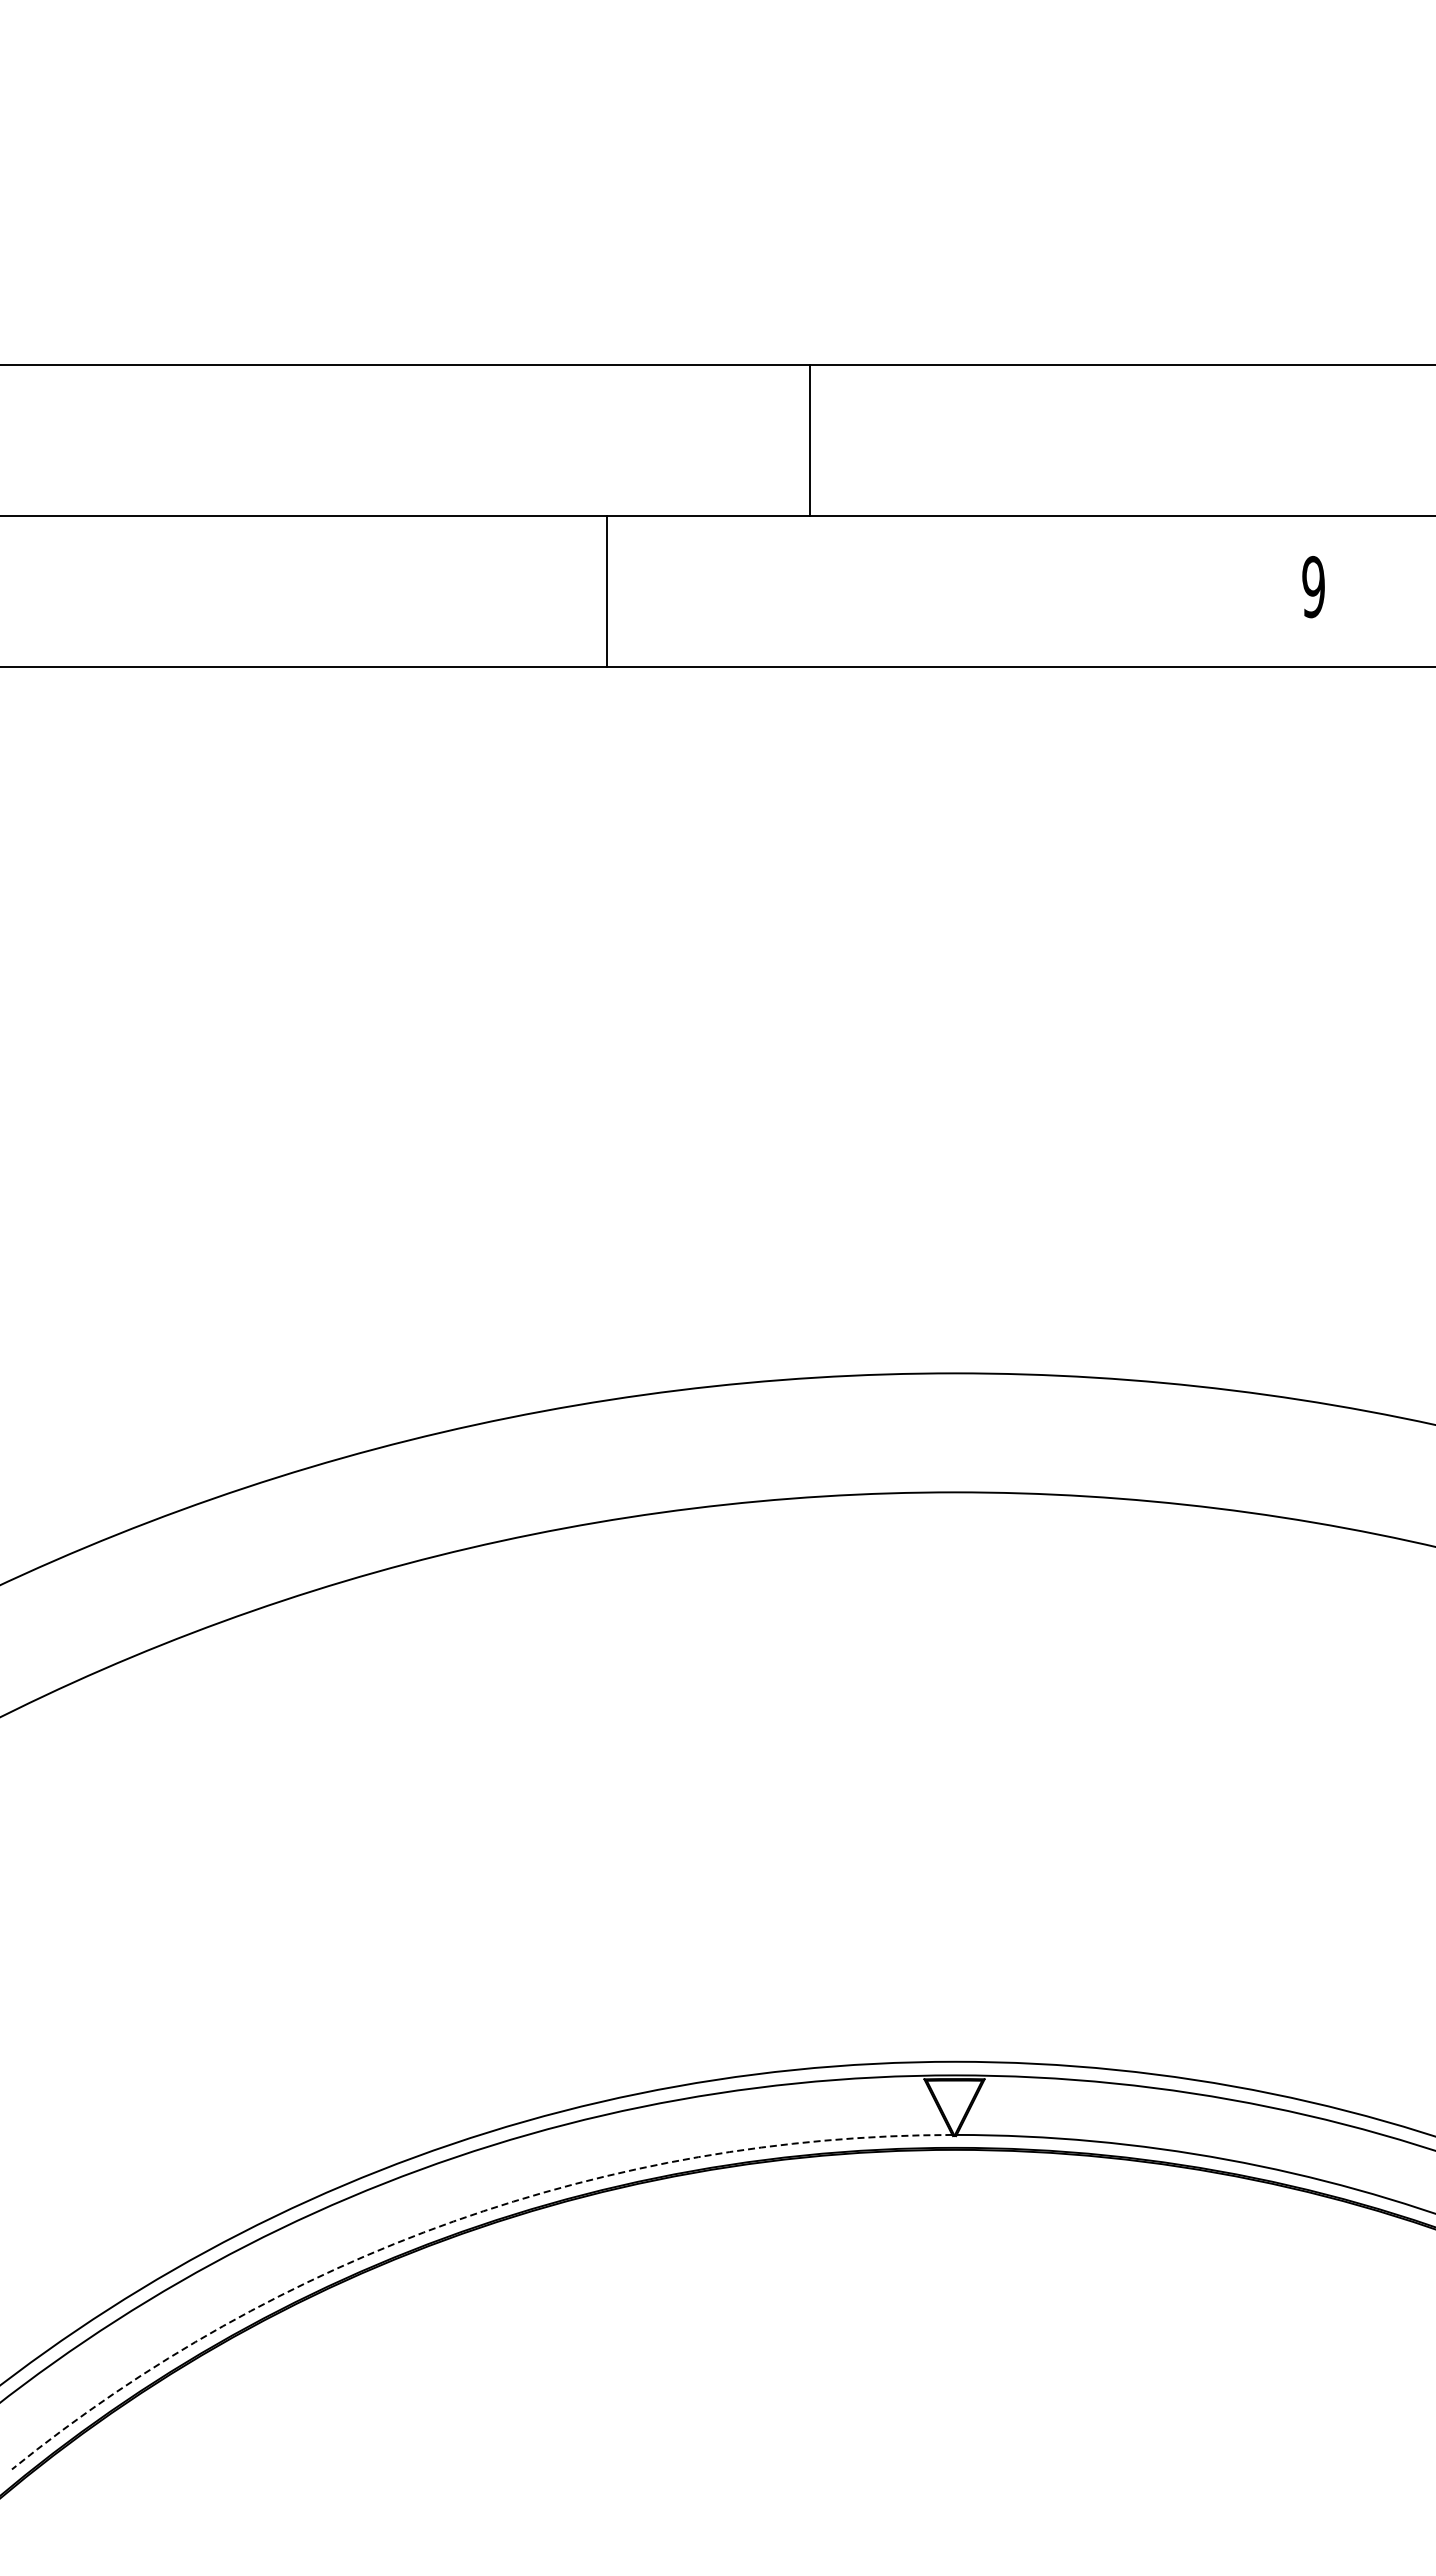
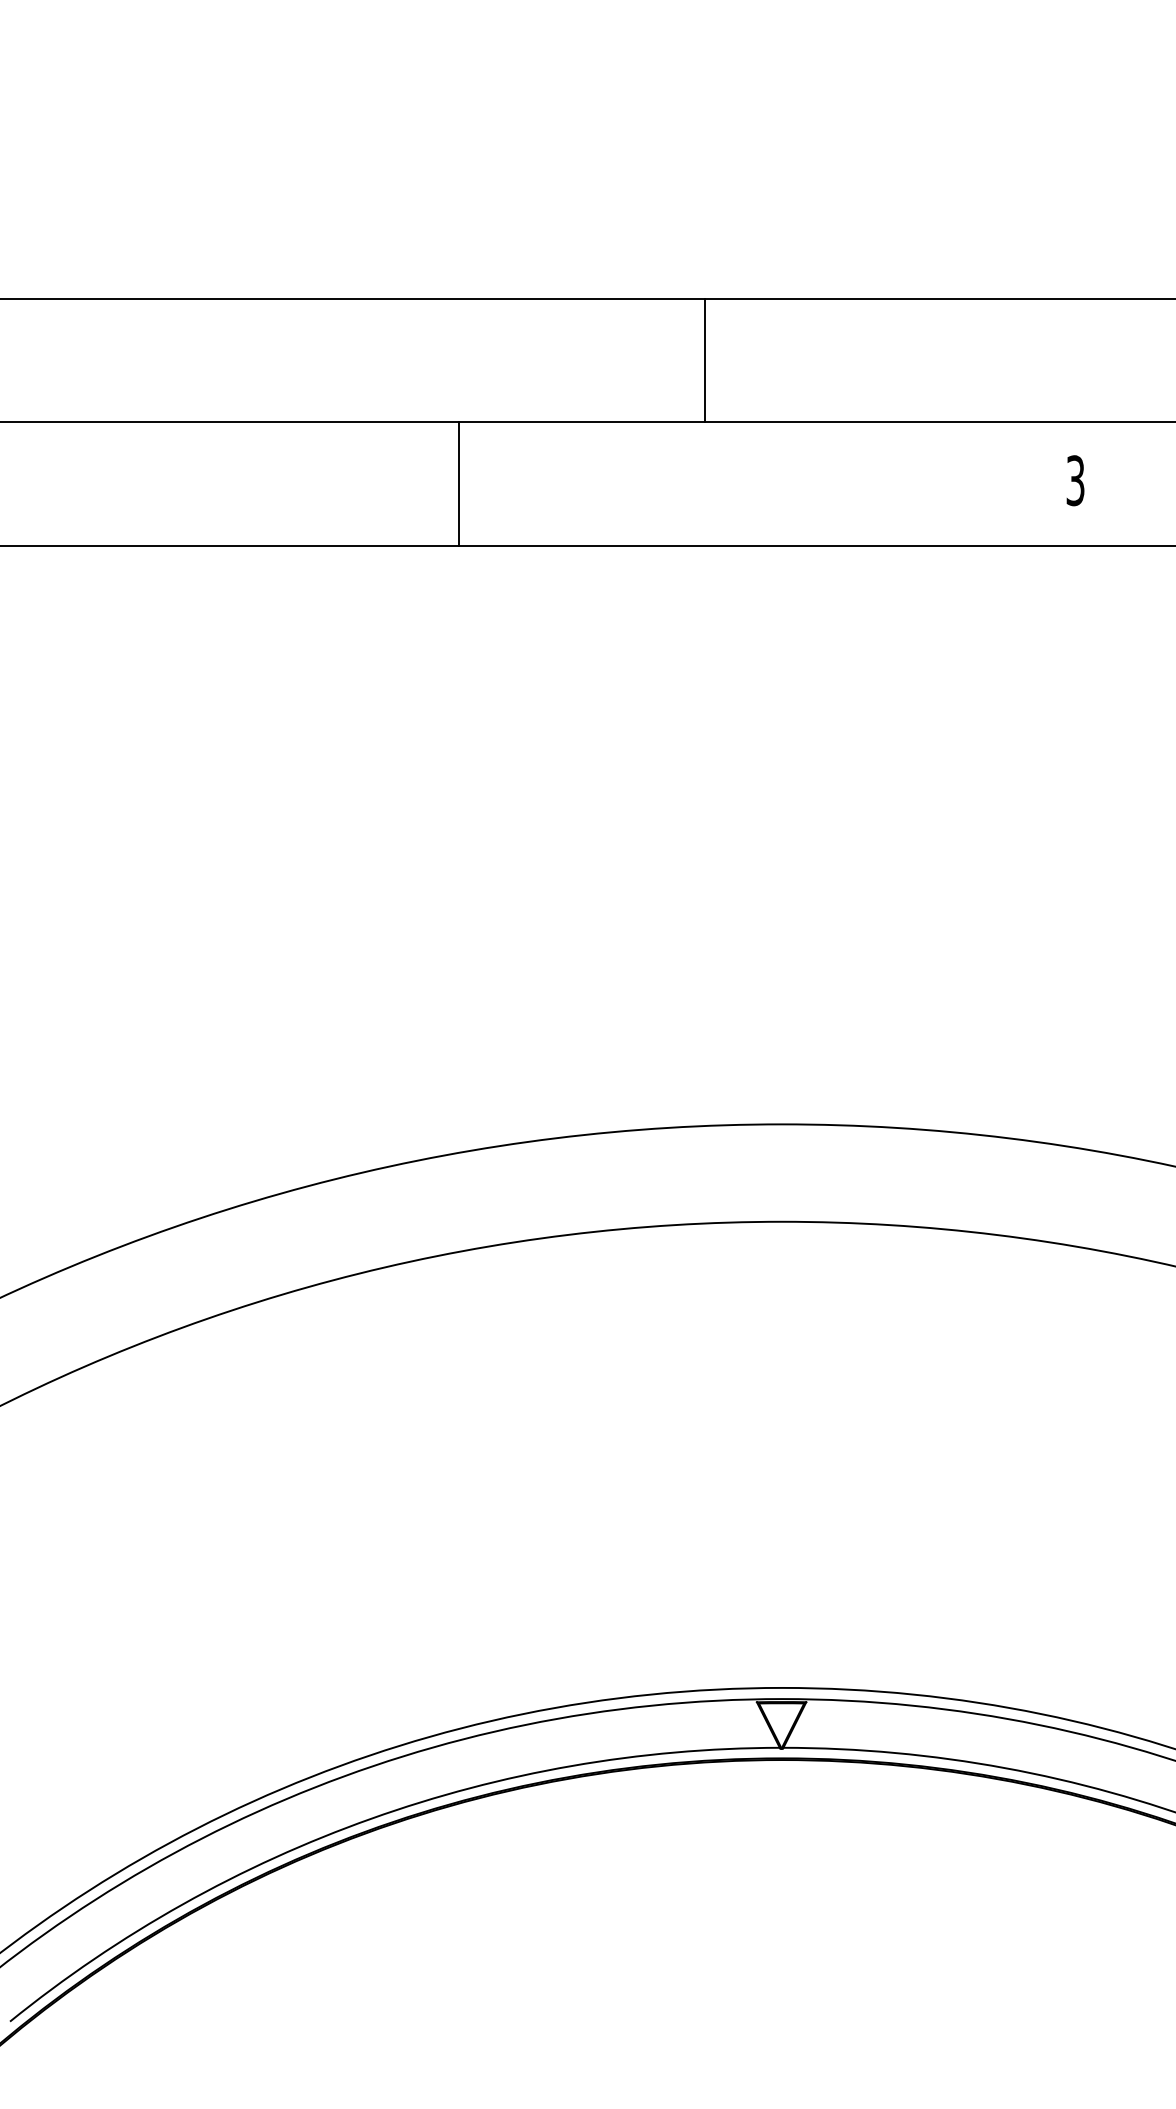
line: (810, 440) -> (705, 360), moved
text: (1313, 587) -> (1075, 481), 9 -> 3
line: (607, 590) -> (459, 483), moved
arc: (453, 2221) -> (371, 1818), dashed -> solid

